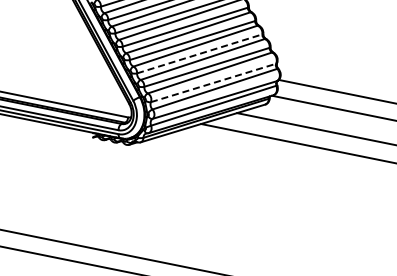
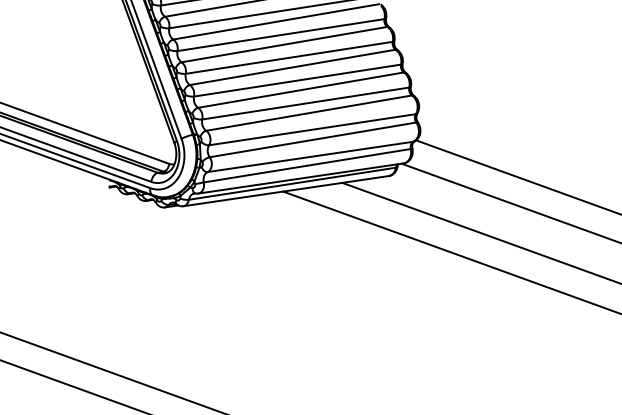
line: (199, 53) -> (297, 79), dashed -> solid
line: (213, 82) -> (312, 128), dashed -> solid

